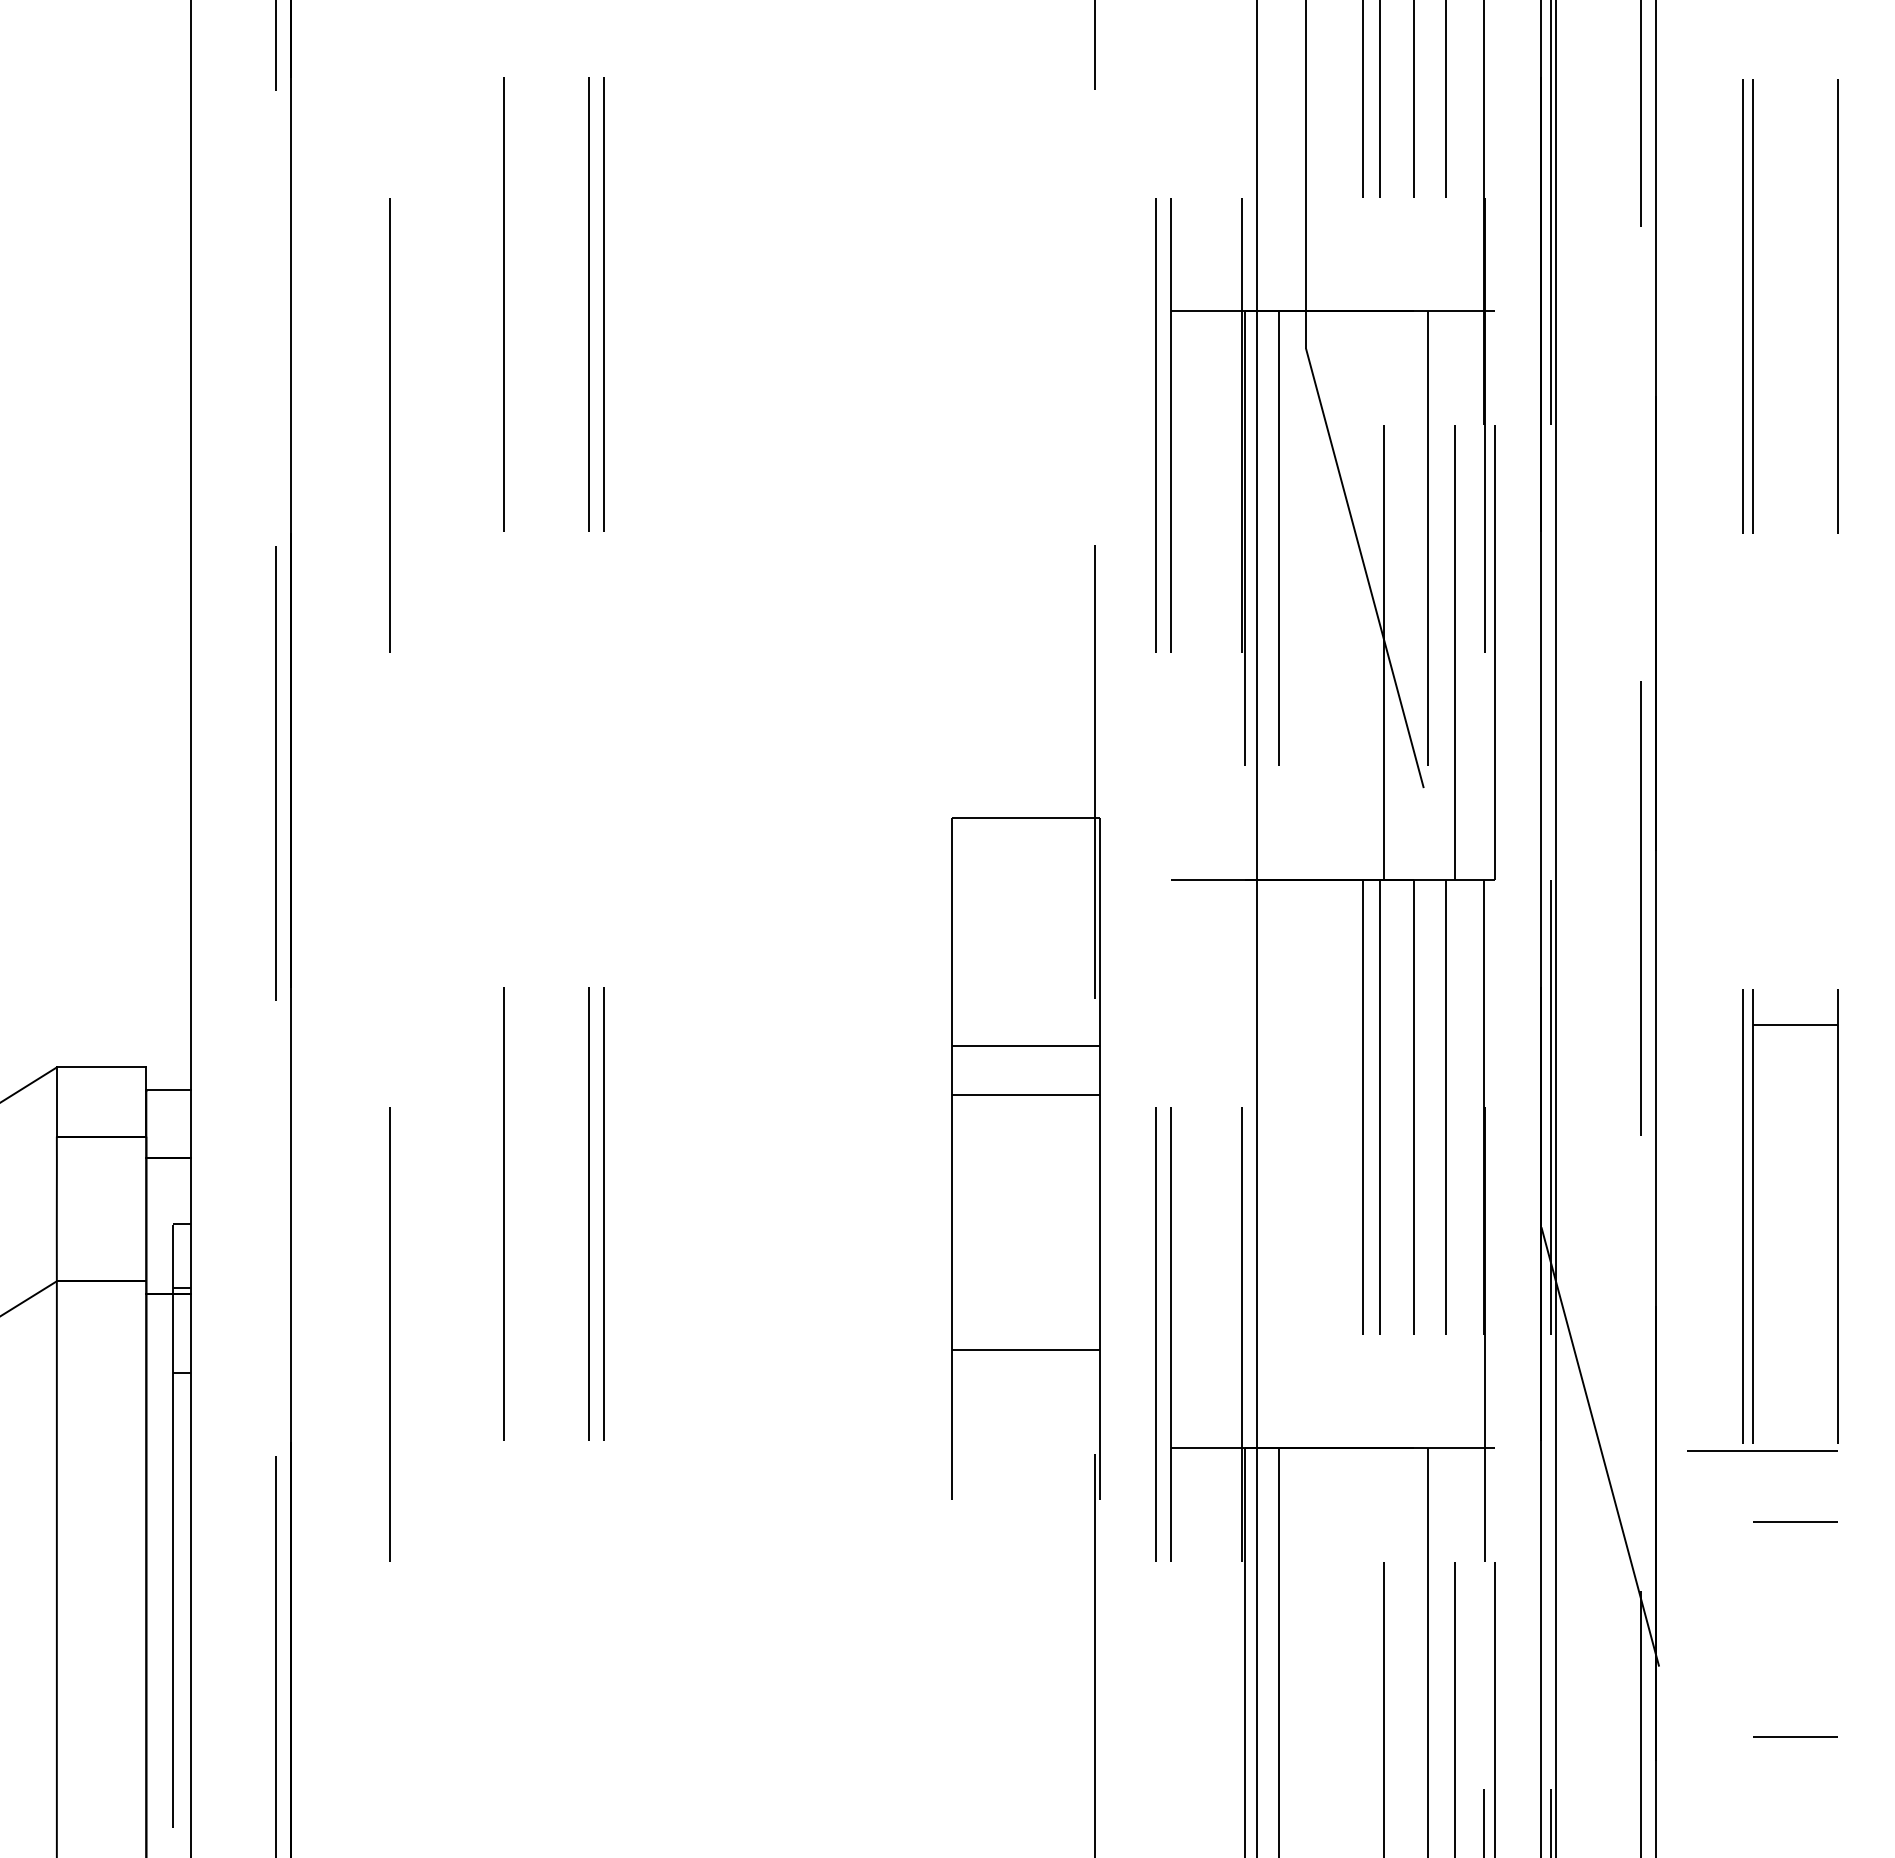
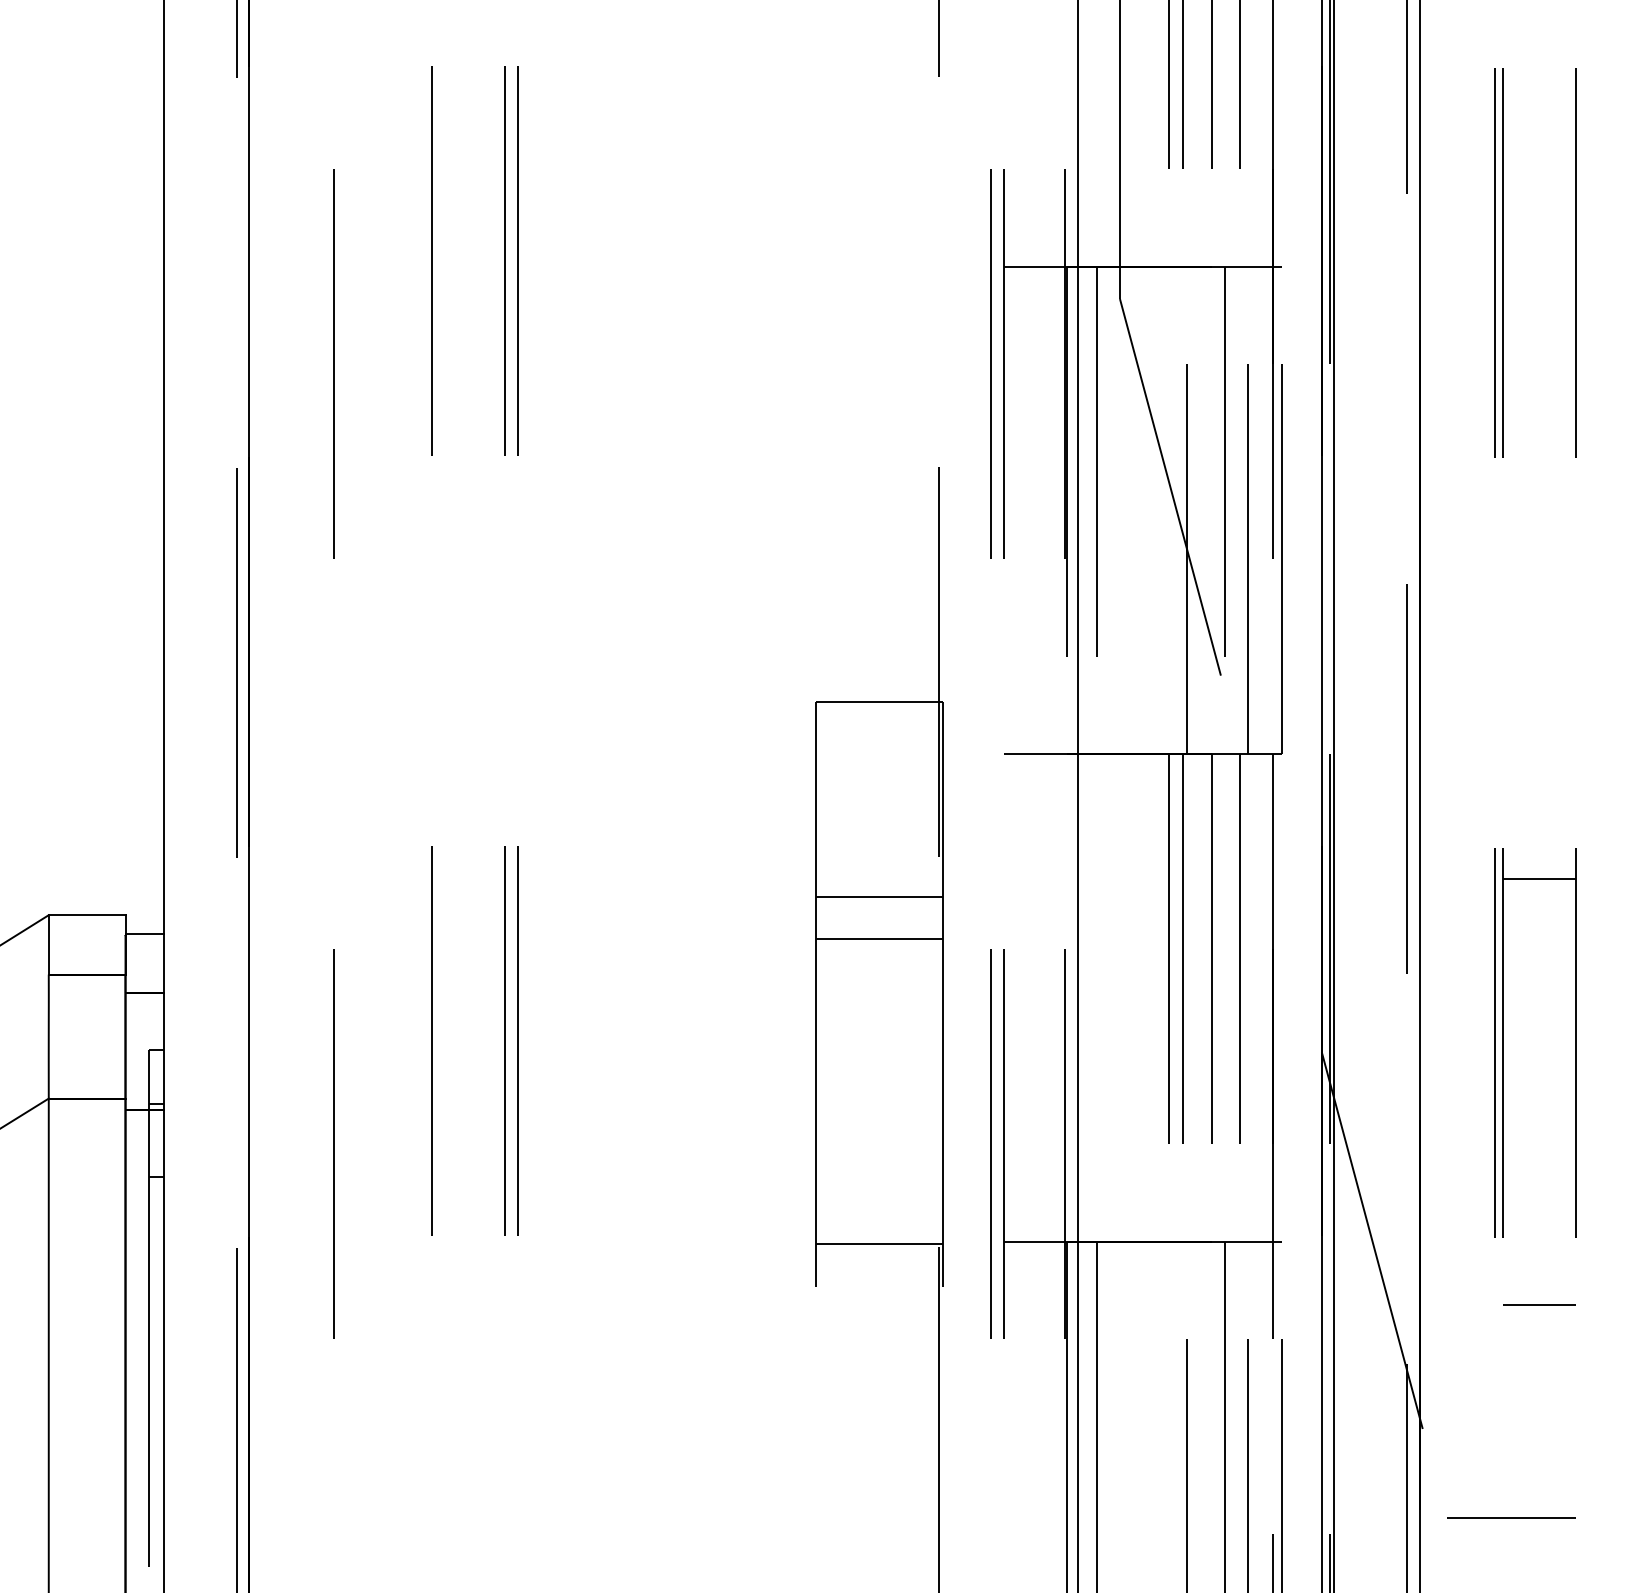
line: (1025, 1349) -> (879, 1243), moved
line: (1762, 1450) -> (1511, 1517), moved
line: (1795, 1736) -> (1539, 1488), removed

